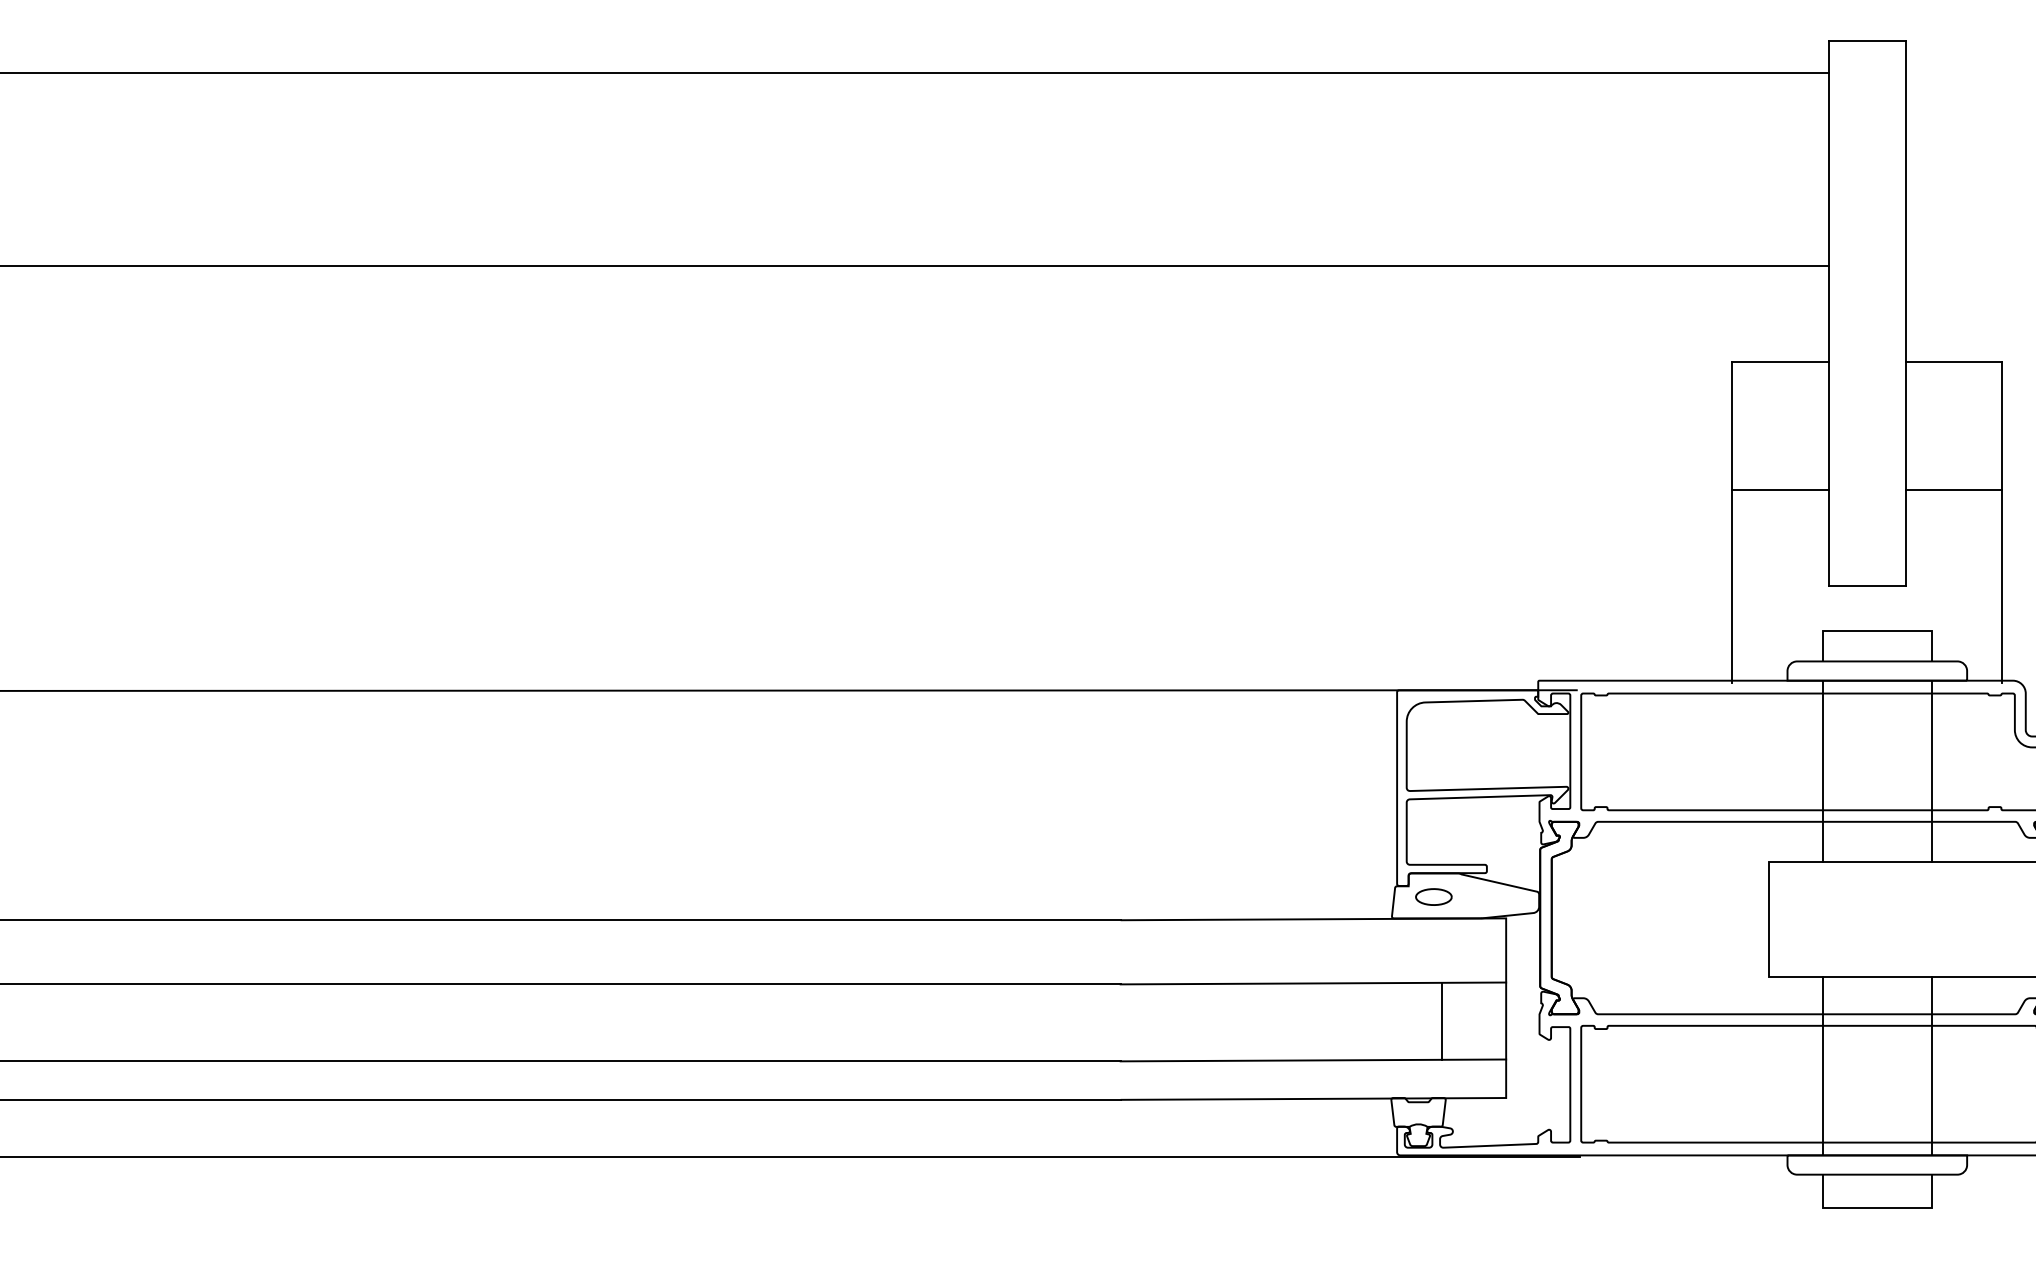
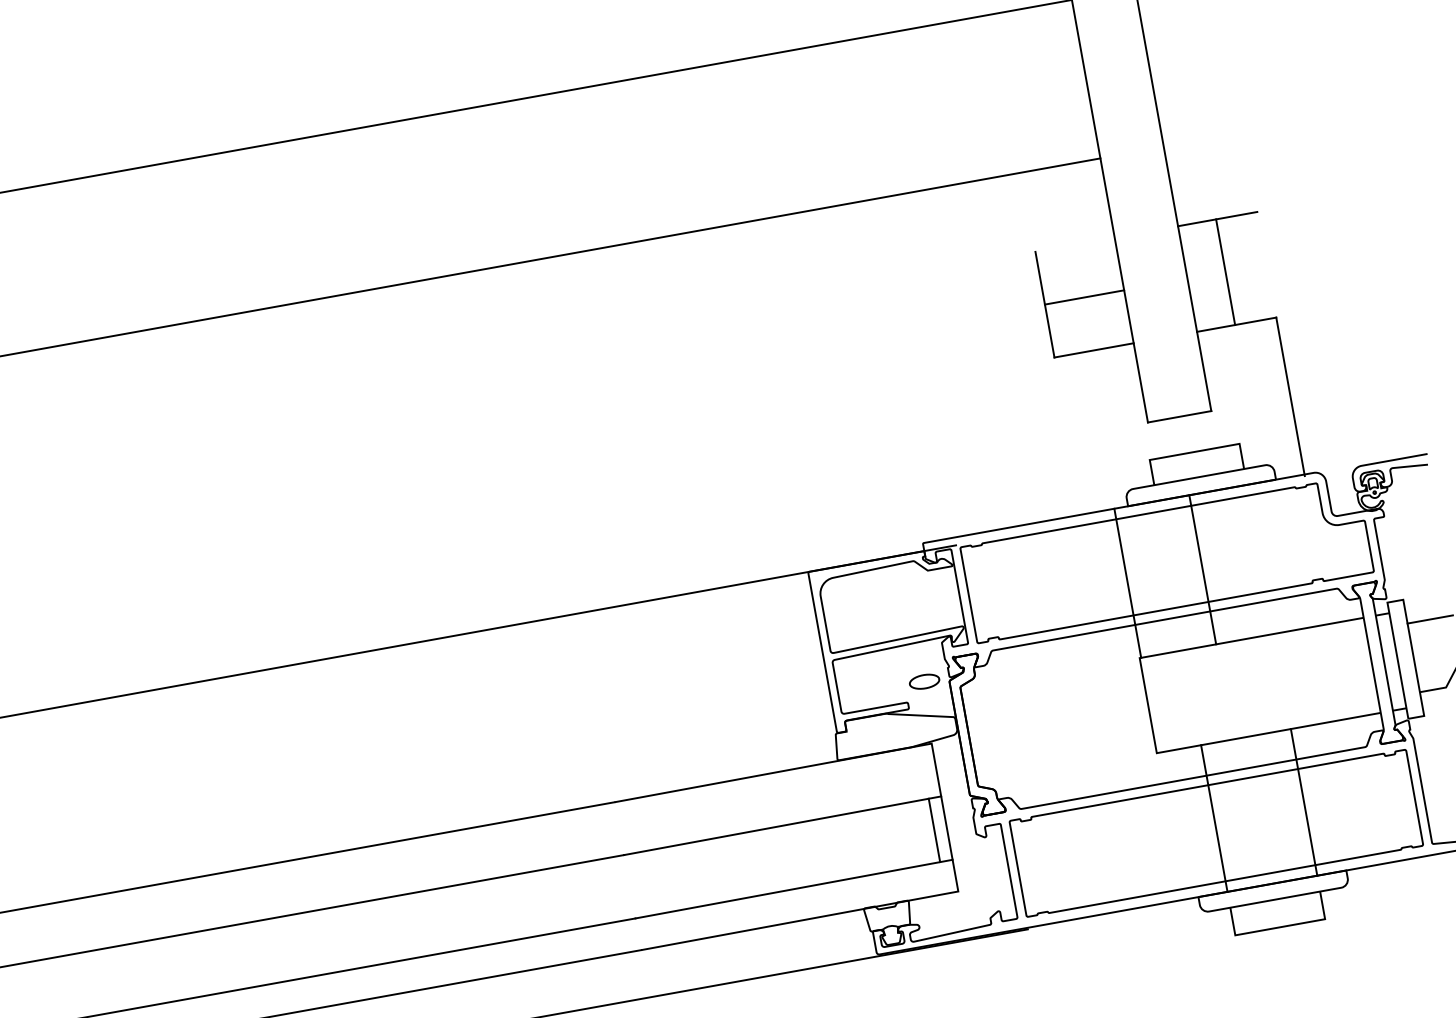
line: (1780, 361) -> (1084, 297), moved
line: (2001, 425) -> (1225, 271), moved
line: (1732, 586) -> (1068, 436), removed
line: (1822, 770) -> (1127, 582), moved
line: (1931, 770) -> (1202, 569), moved
part: (1433, 896) -> (924, 681), moved
line: (1442, 1020) -> (934, 829), moved

